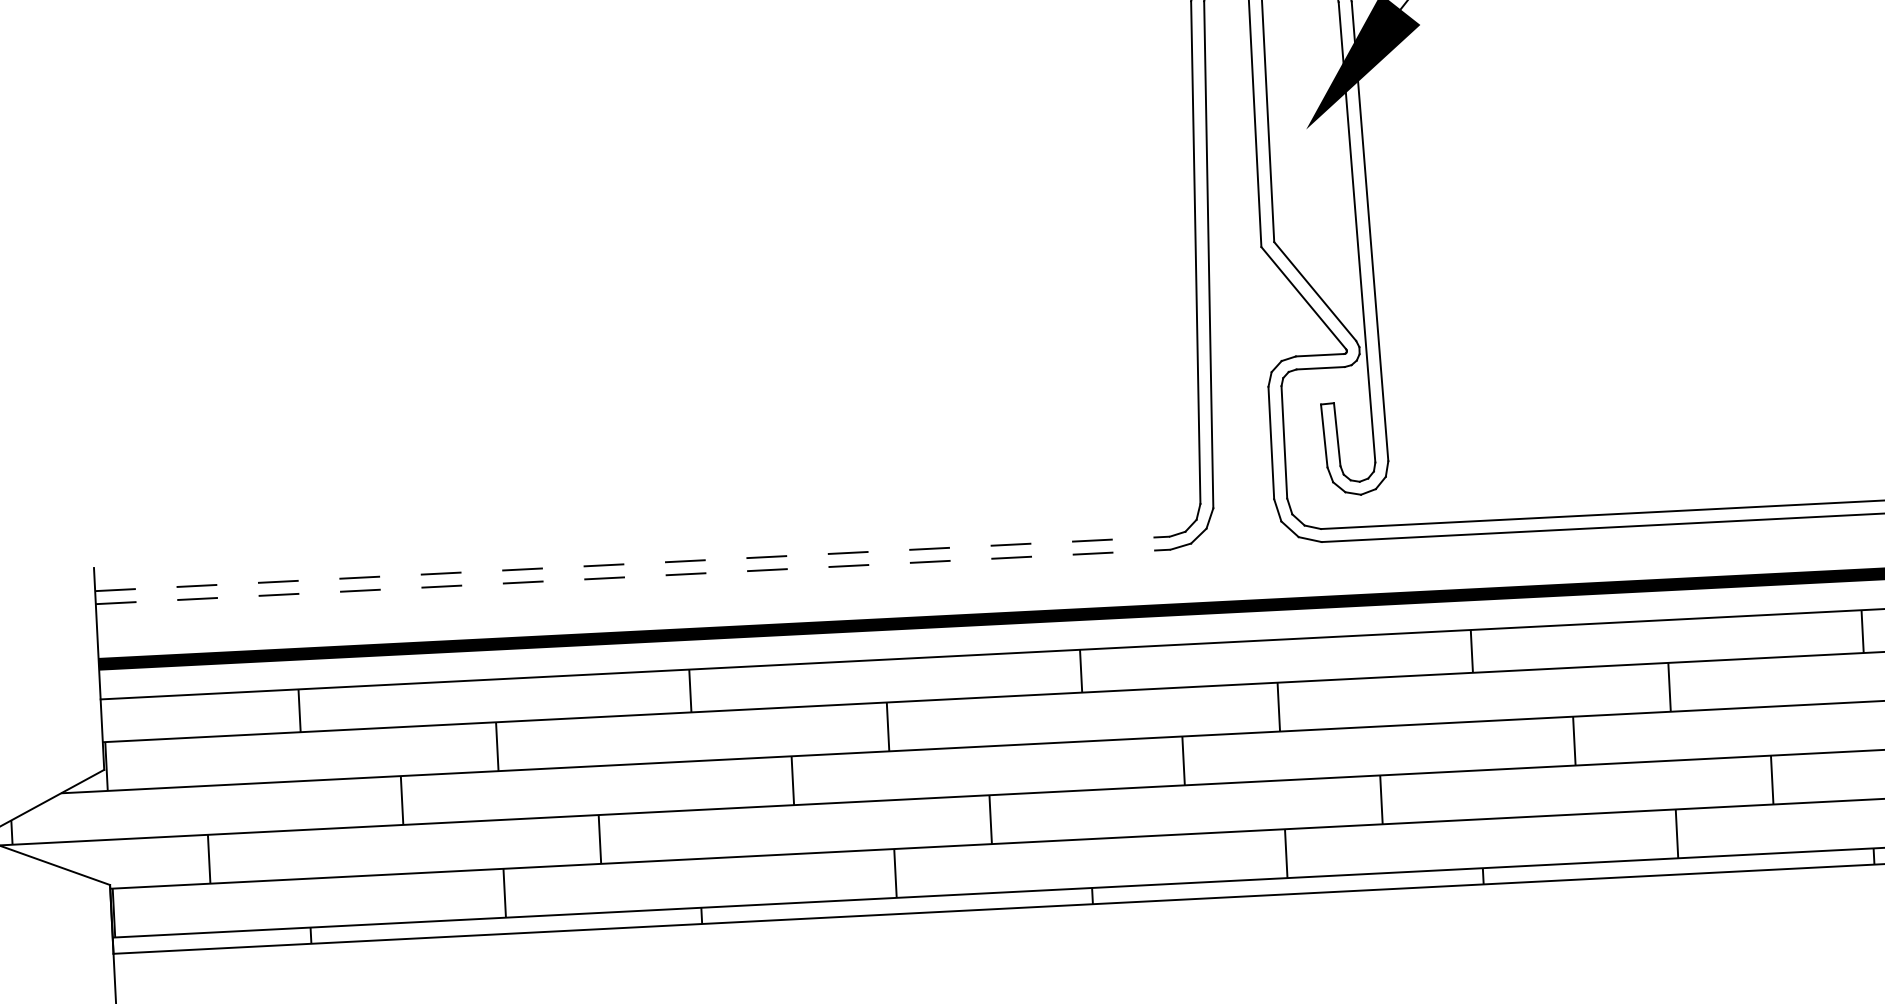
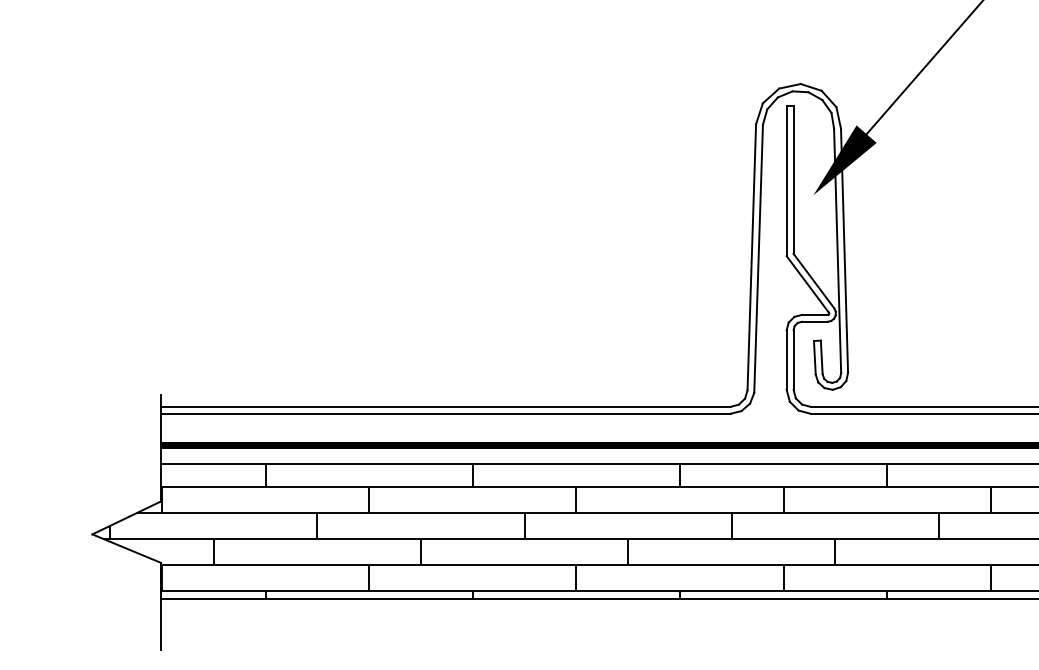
line: (632, 563) -> (445, 406), dashed -> solid
line: (633, 576) -> (445, 413), dashed -> solid

